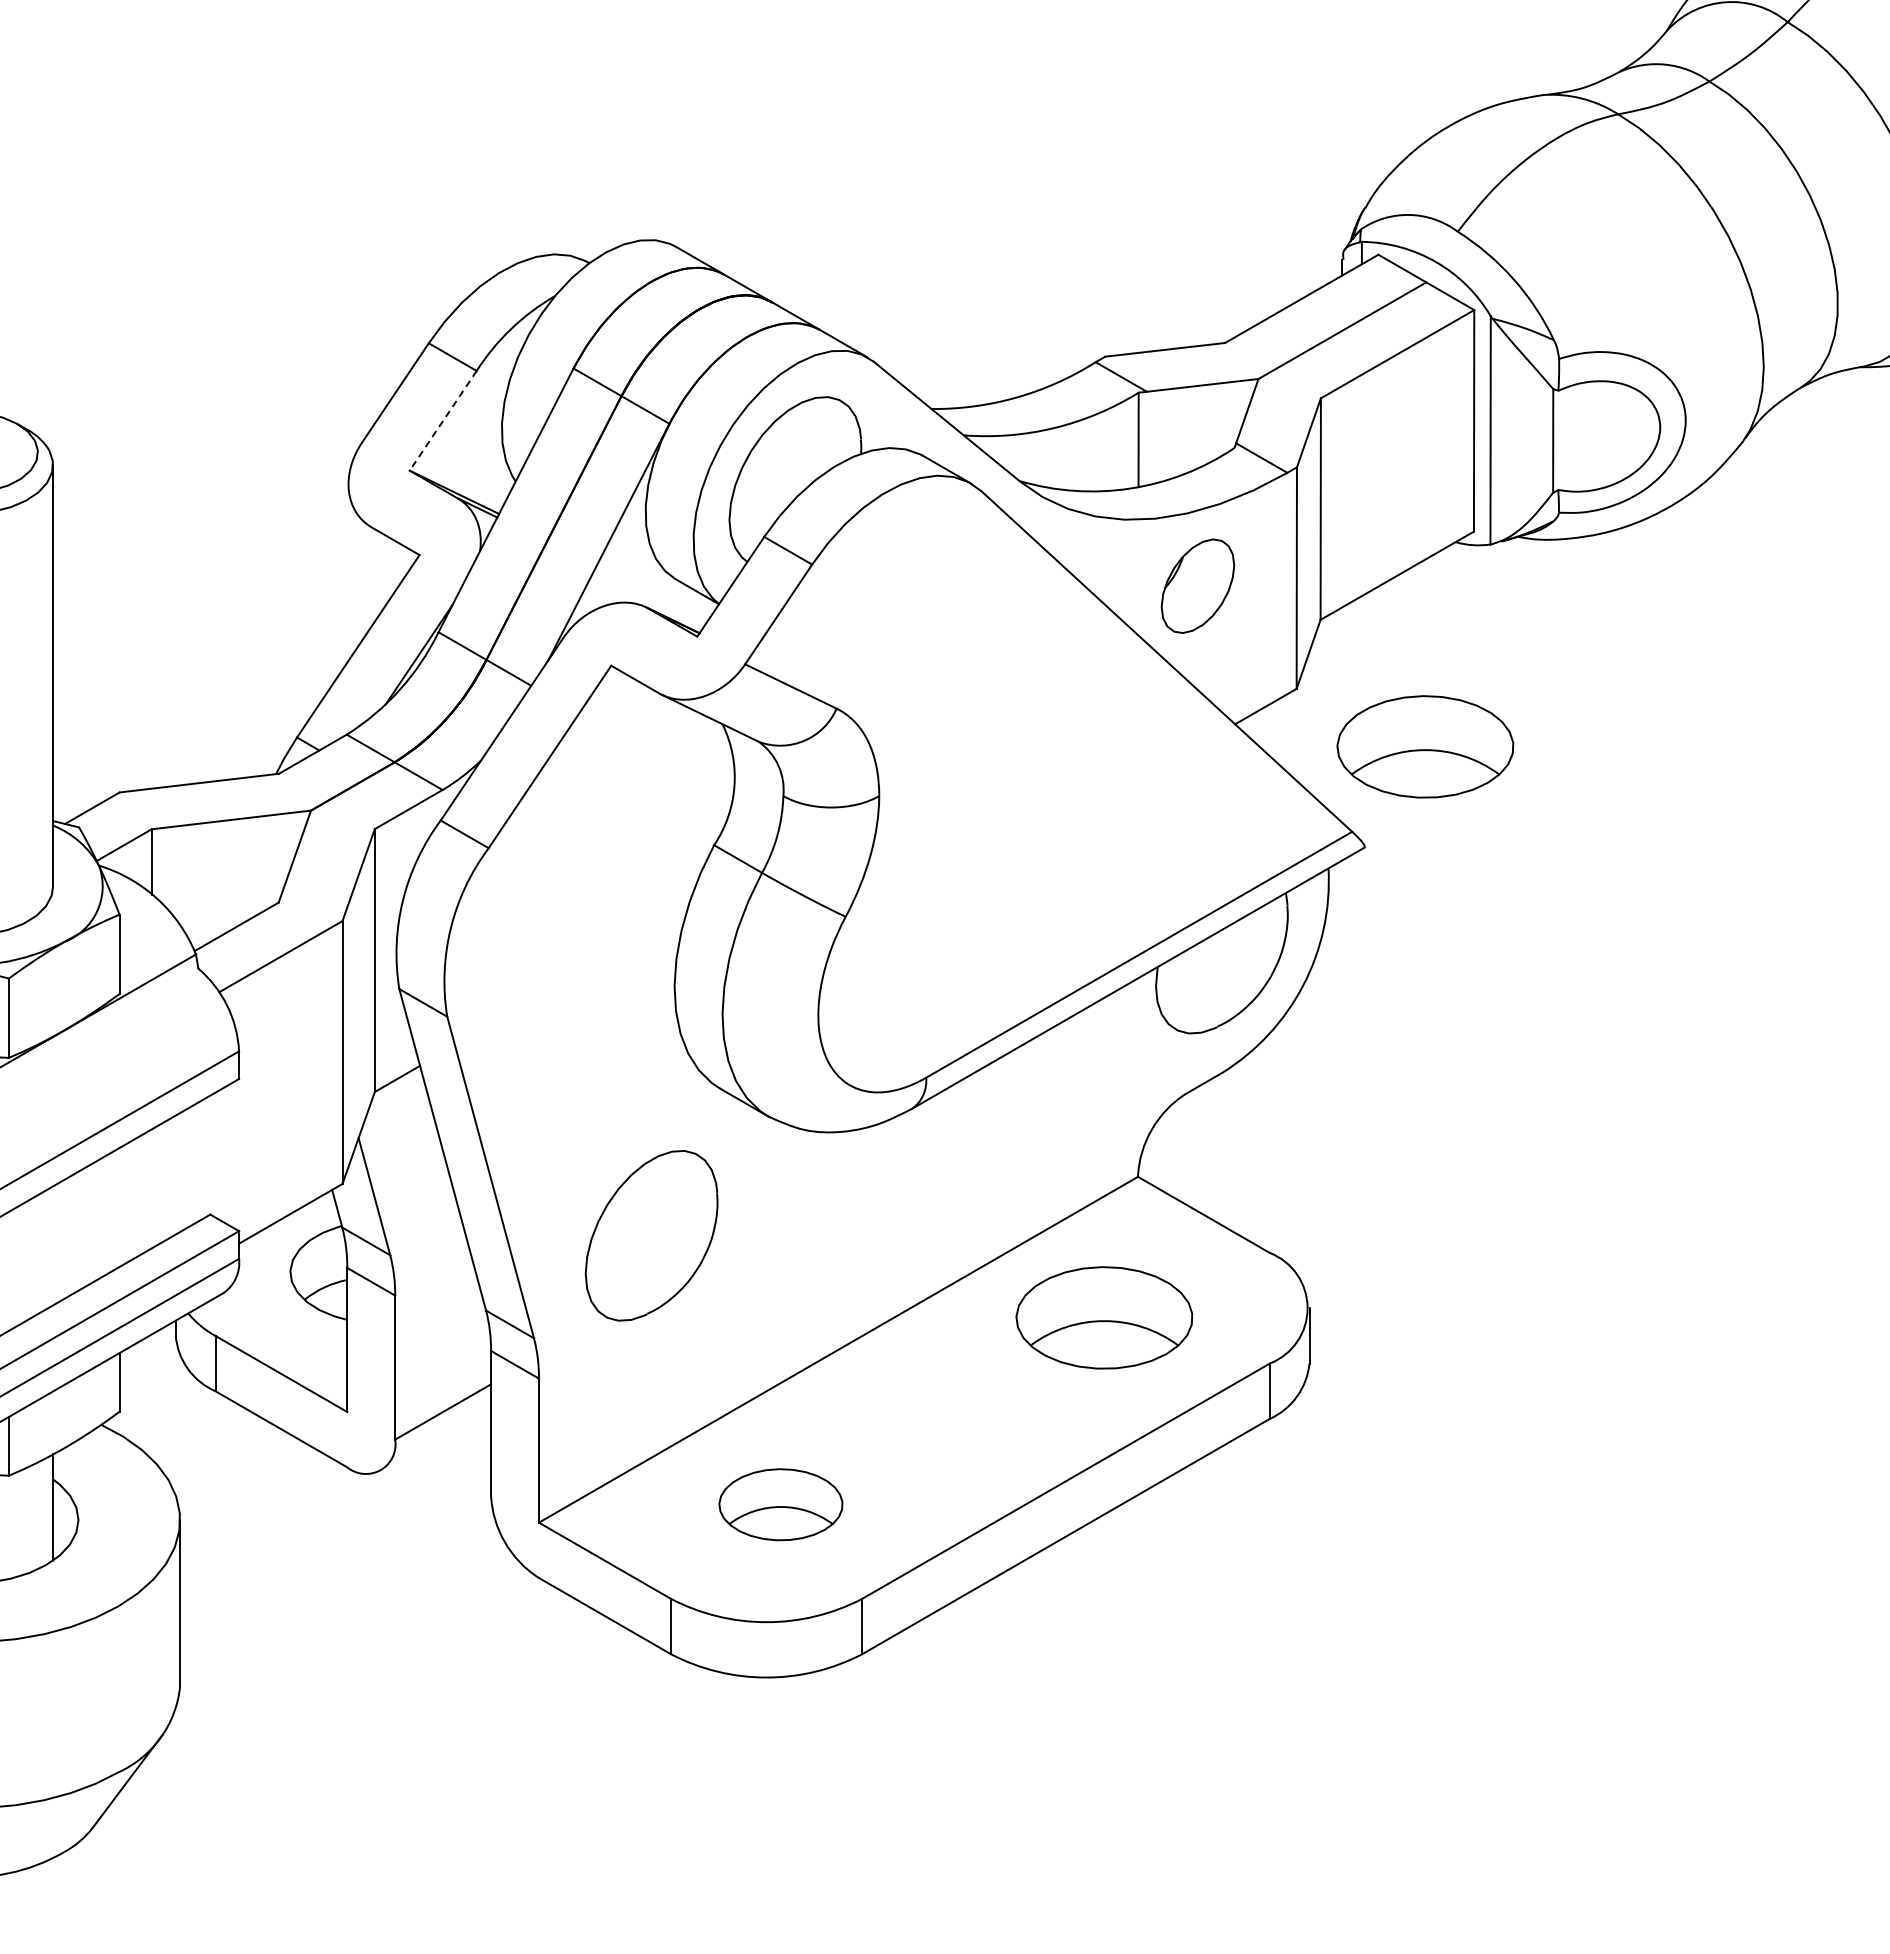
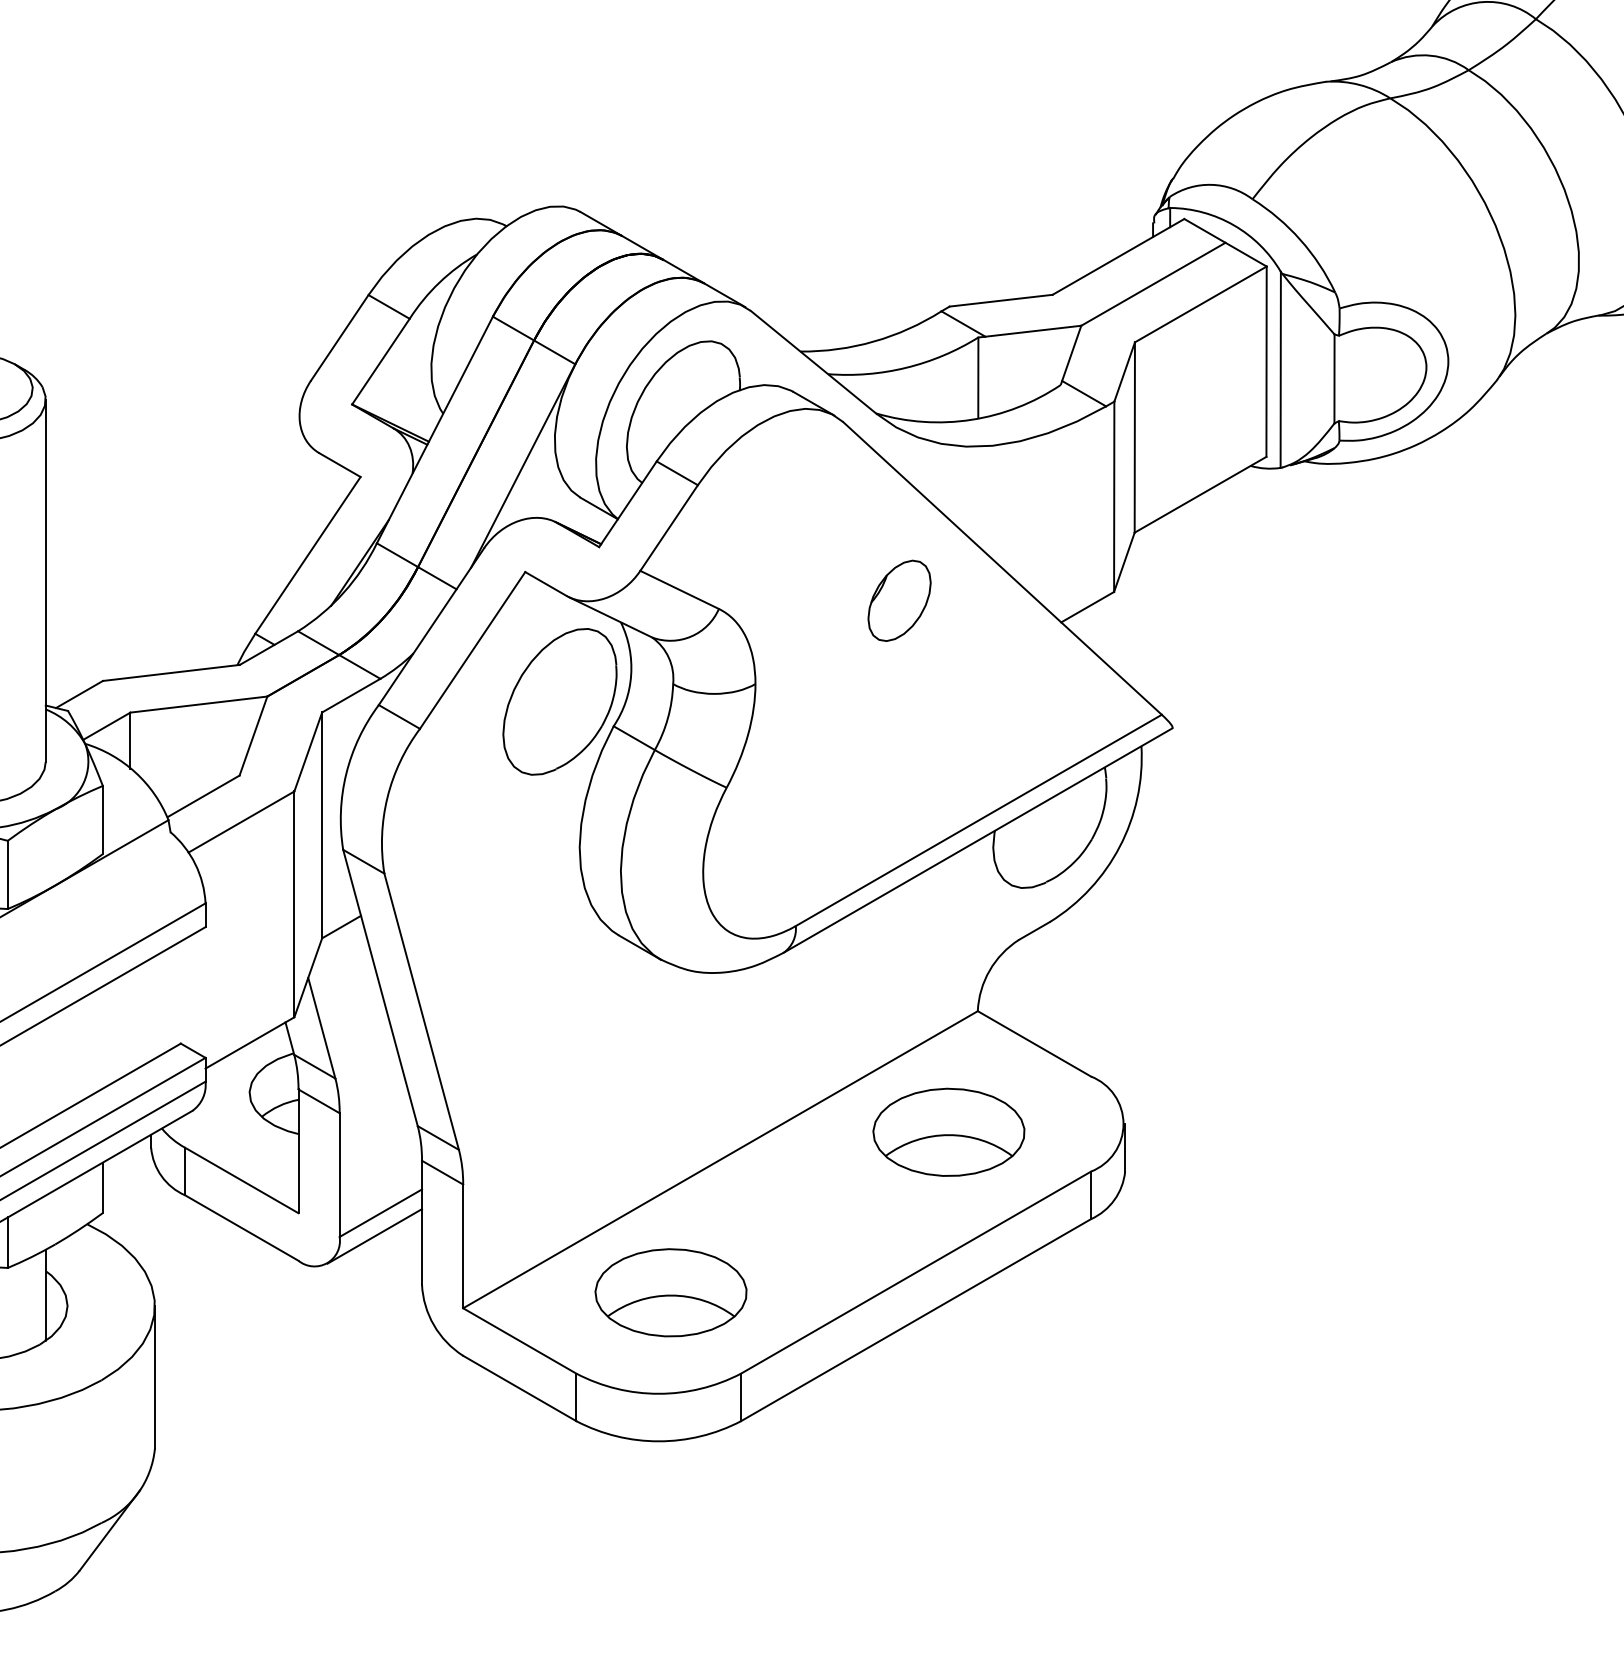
line: (442, 421) -> (380, 362), dashed -> solid
part: (1197, 585) -> (899, 600), moved
part: (1425, 746) -> (1224, 641), removed
part: (651, 1235) -> (559, 701), moved
line: (436, 1438) -> (375, 1235), added
part: (780, 1504) -> (670, 1292), size x1.43

